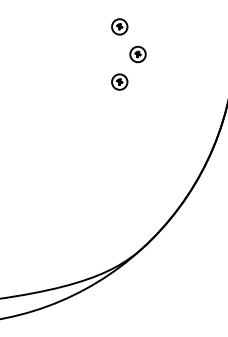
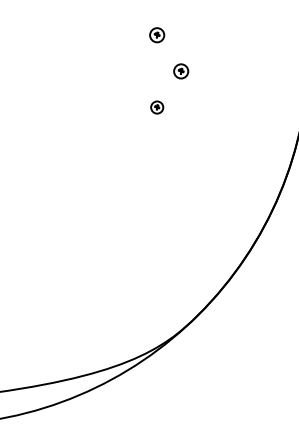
part: (120, 27) -> (157, 35), size x0.7
part: (138, 54) -> (181, 71), size x0.7
part: (120, 82) -> (157, 107), size x0.6

